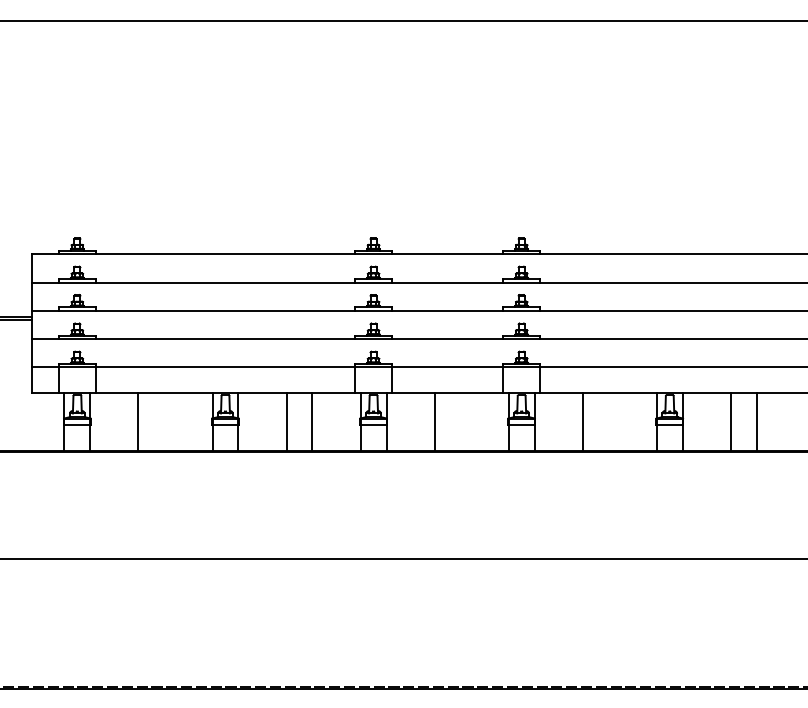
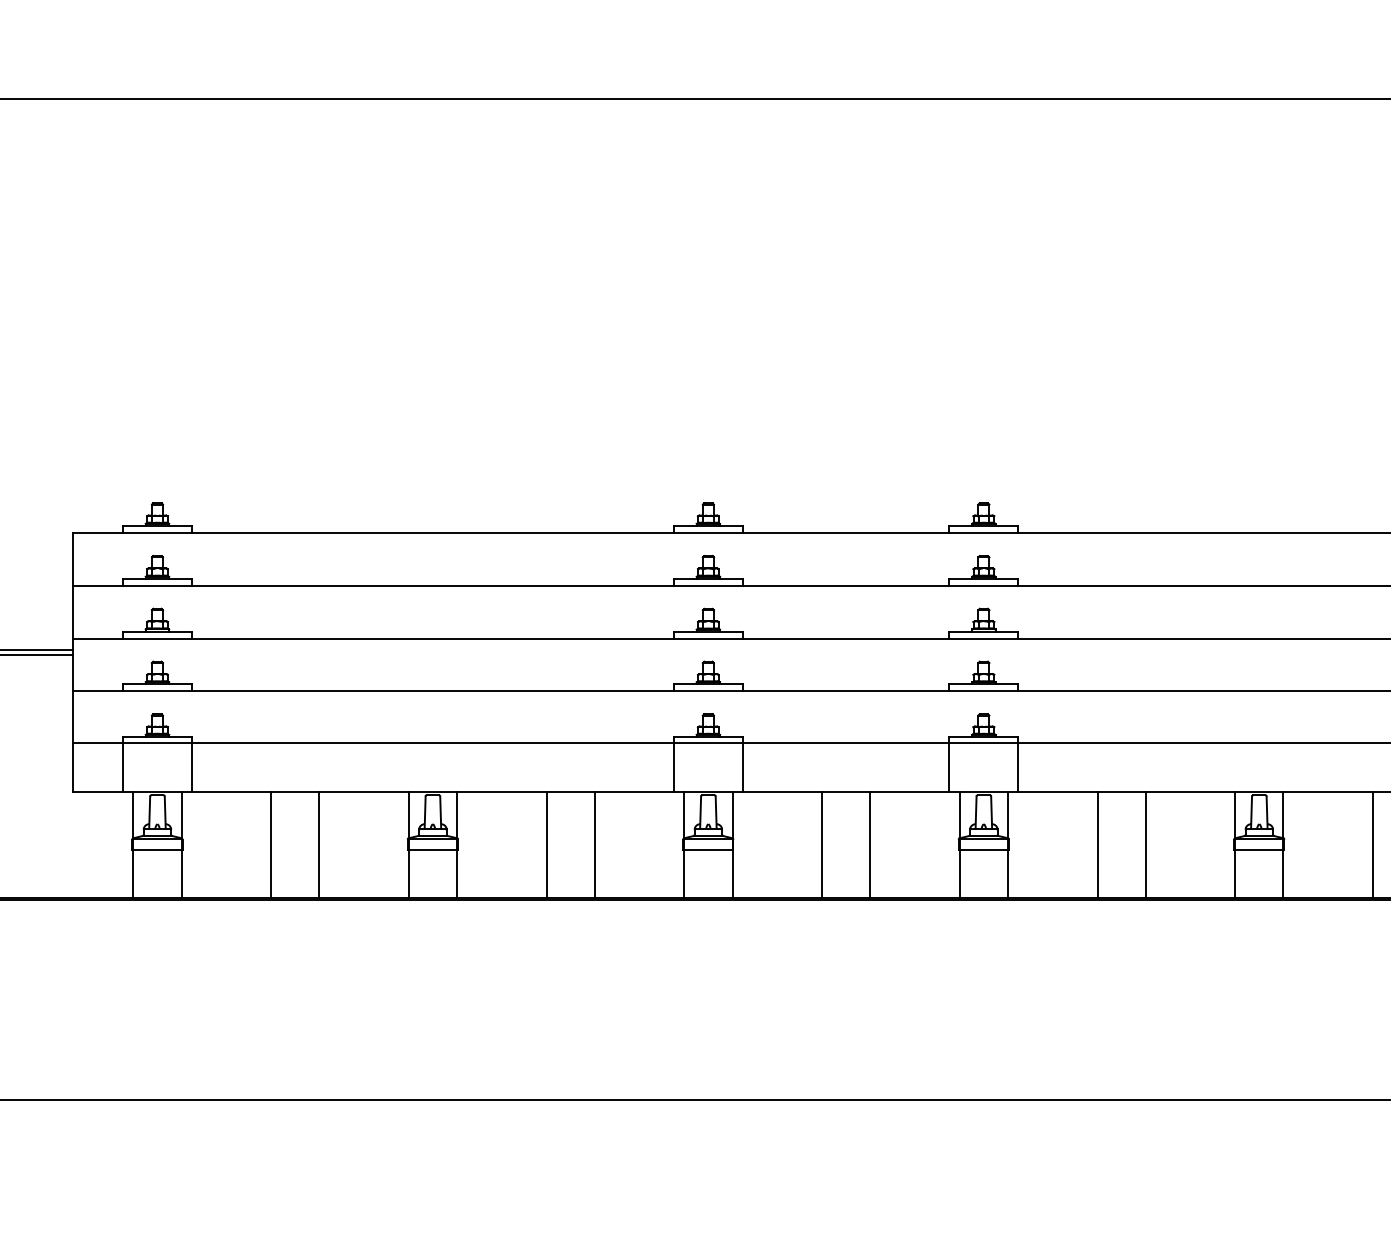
line: (164, 421) -> (319, 843), added
line: (460, 421) -> (870, 843), added
line: (608, 421) -> (1145, 843), added

